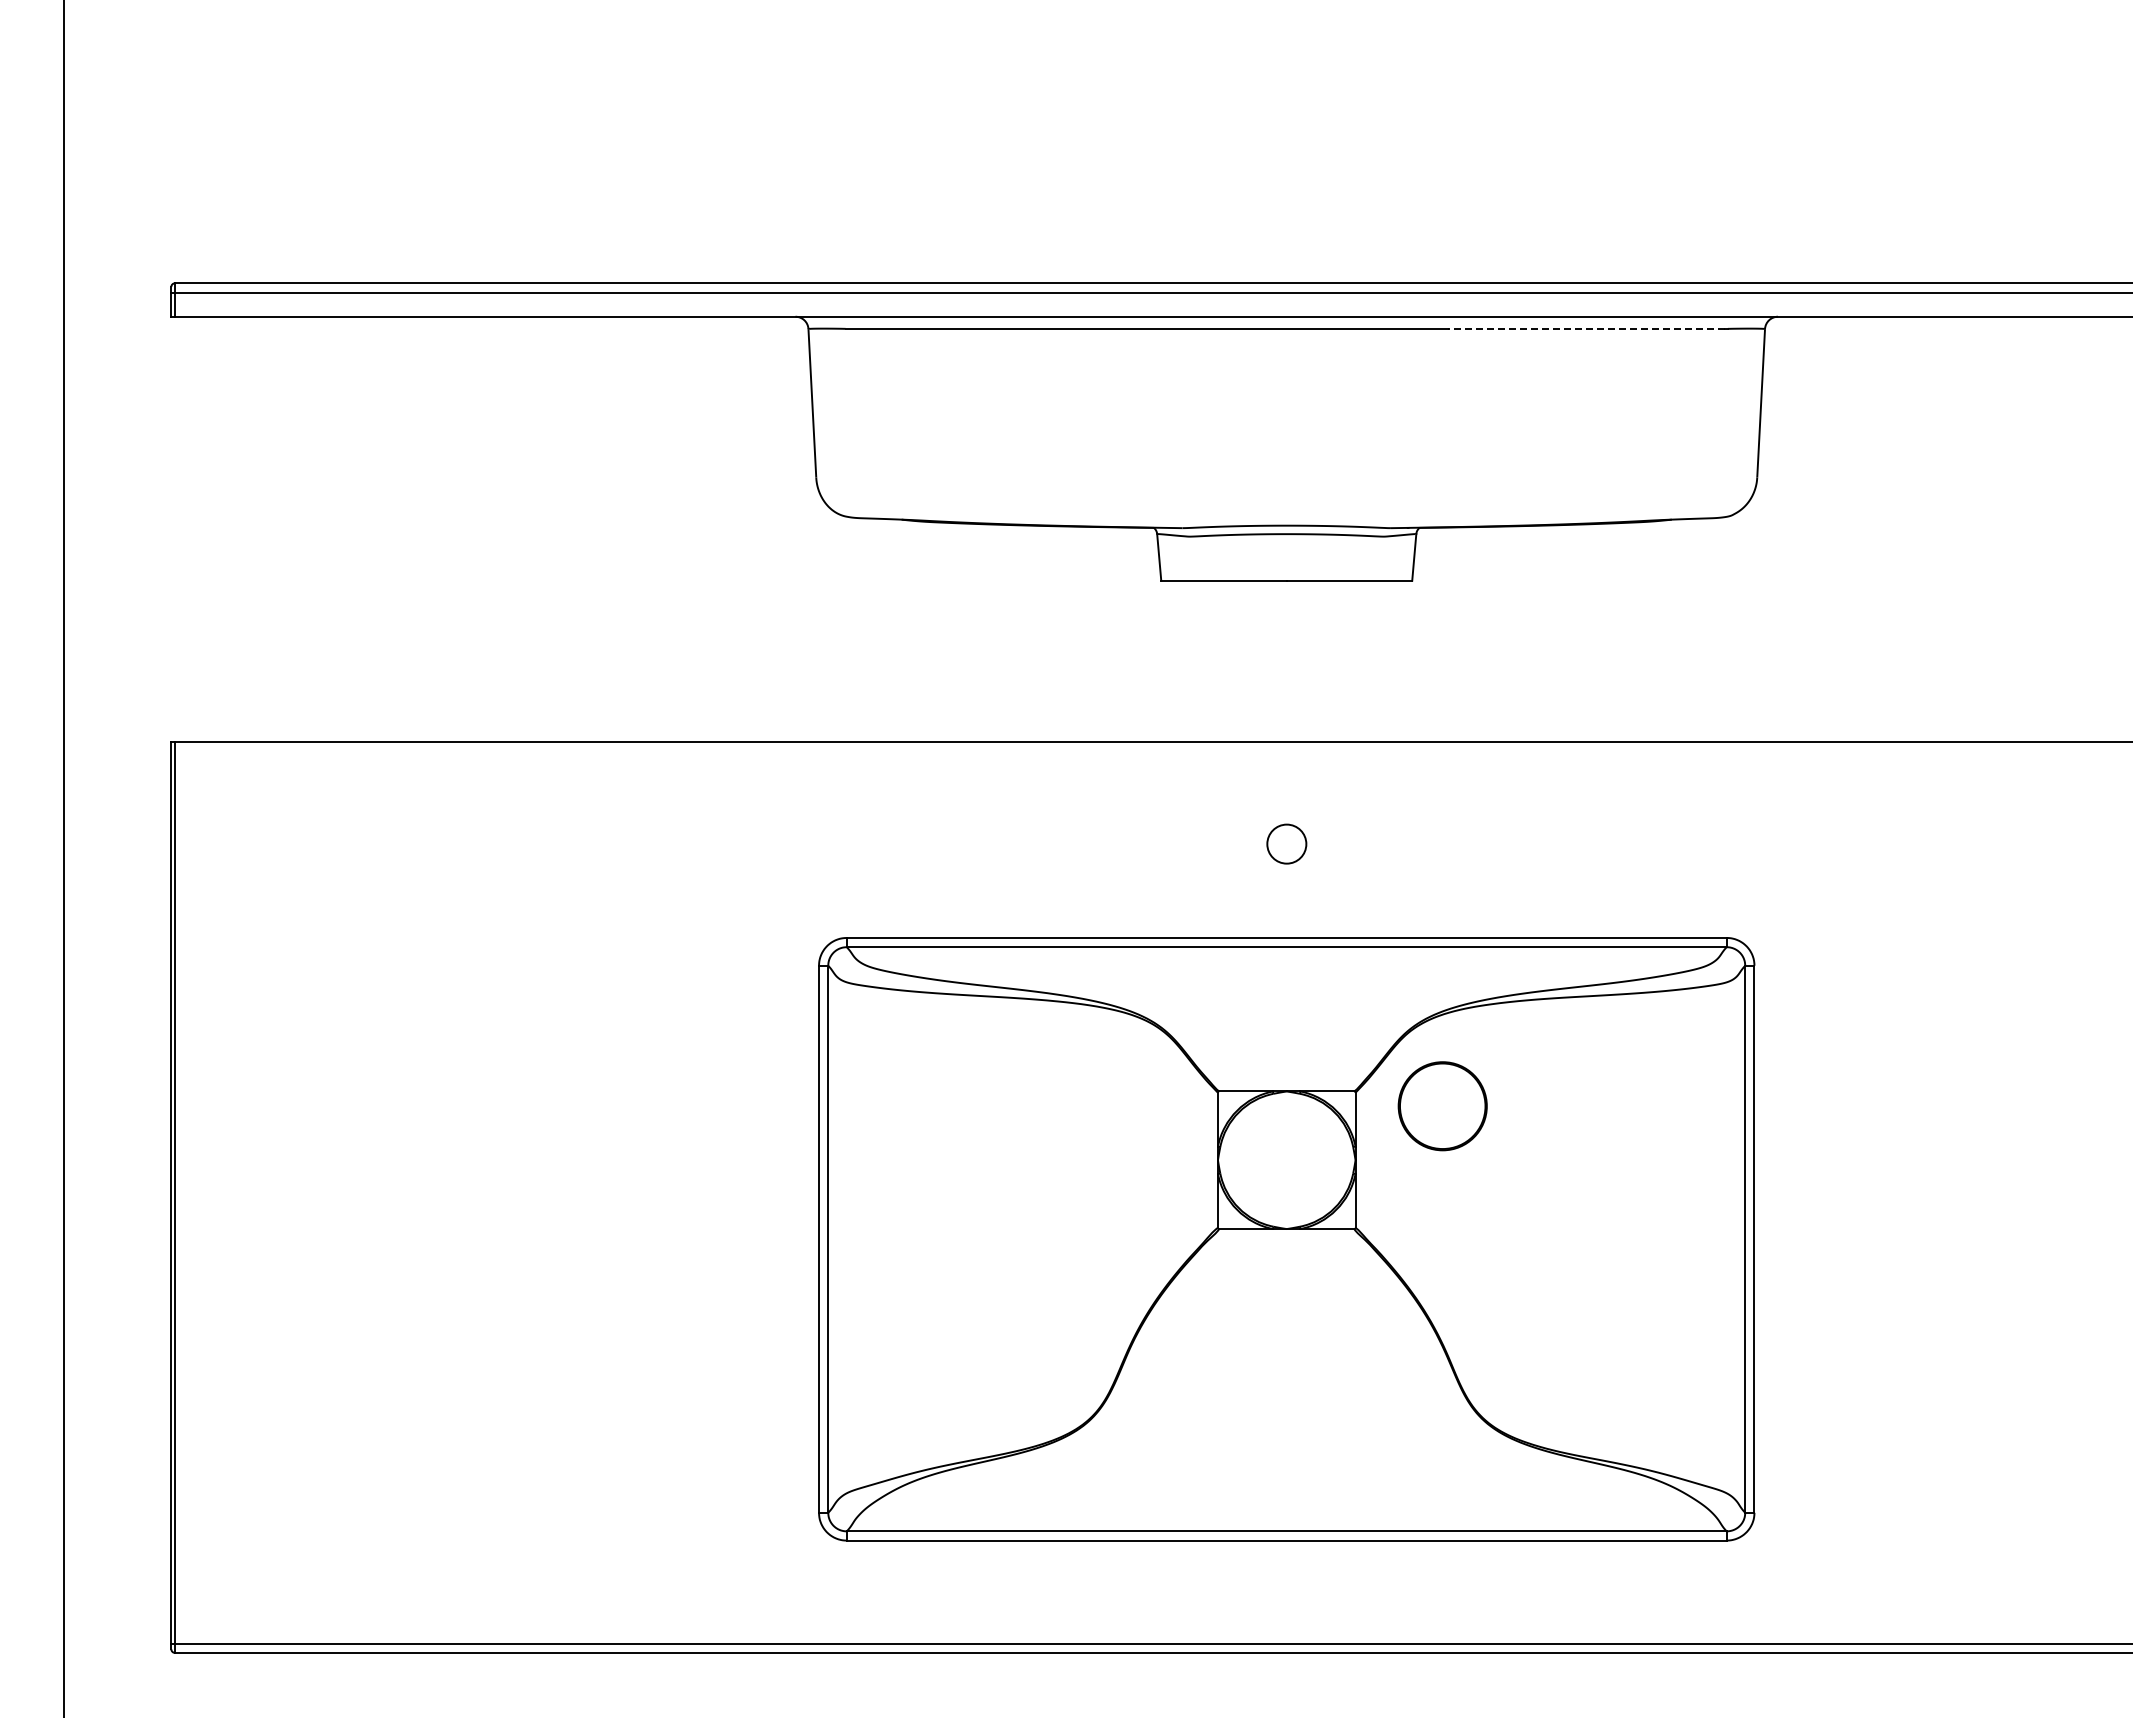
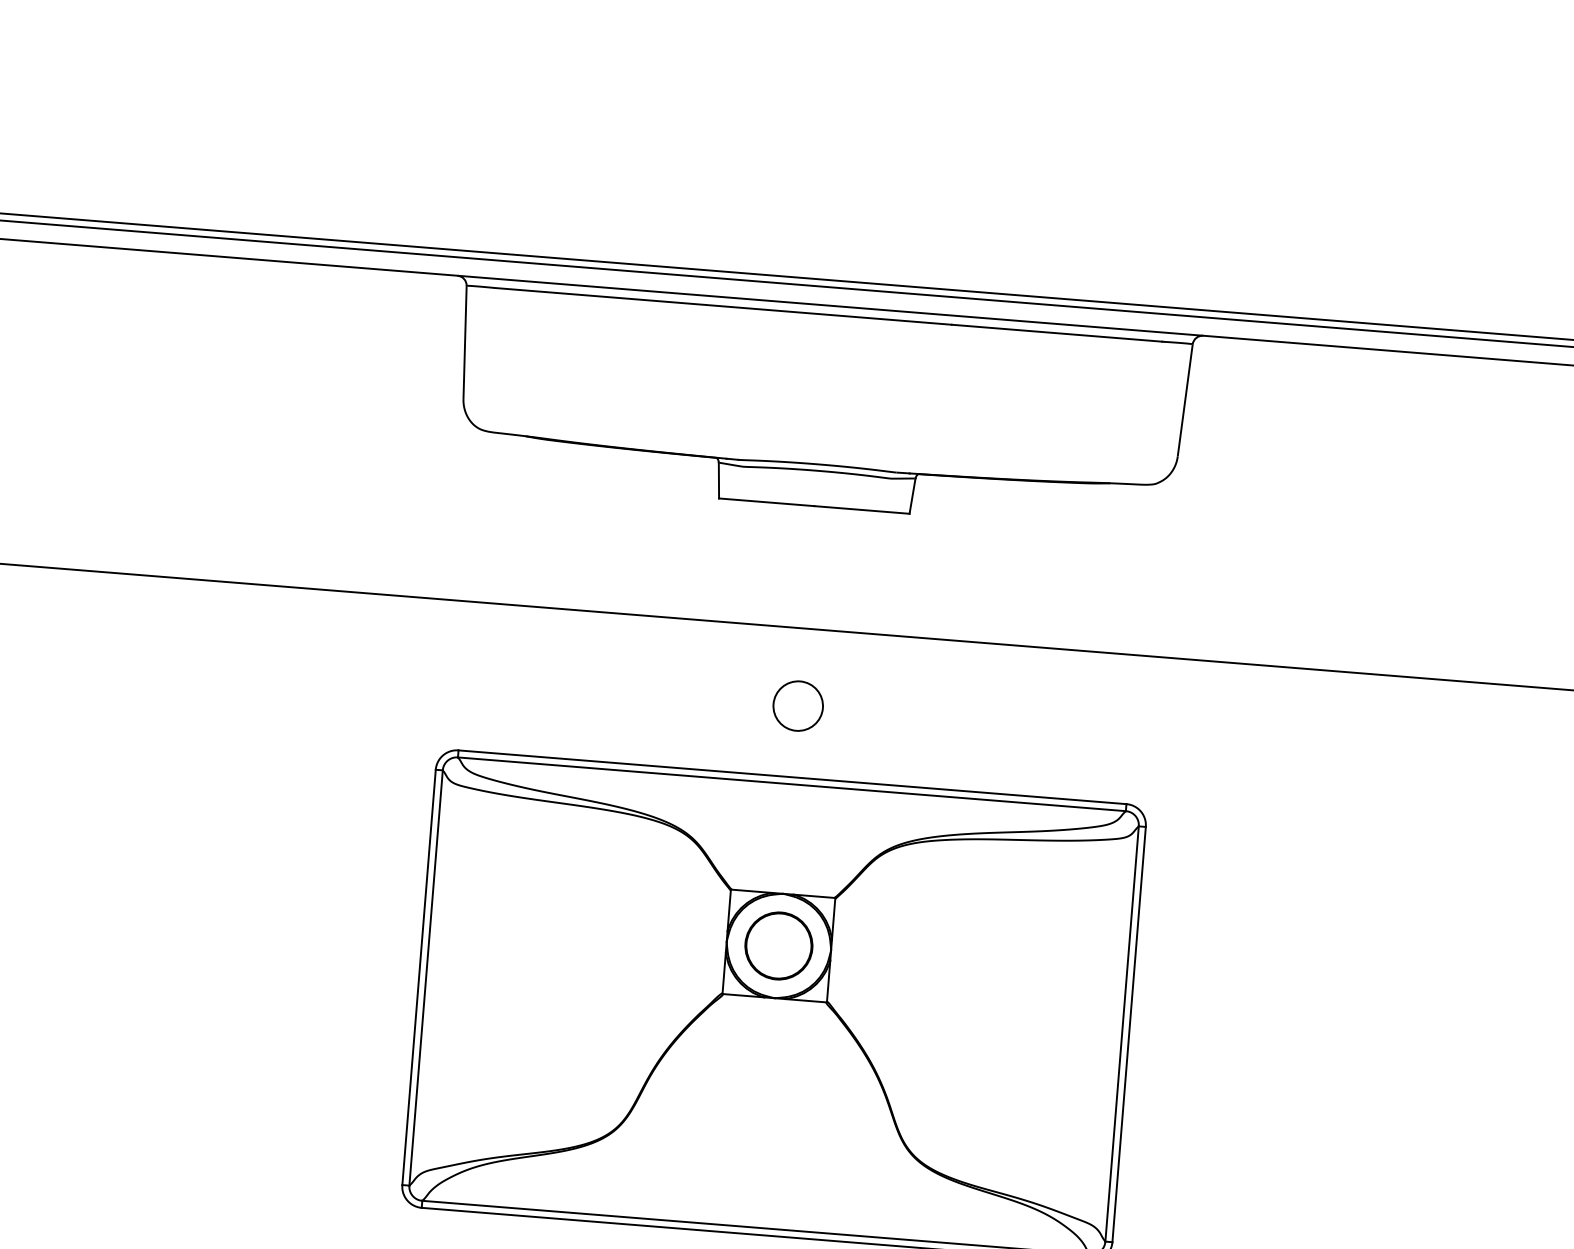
line: (1586, 328) -> (1057, 332), dashed -> solid
circle: (1286, 843) -> (798, 705), size x1.67
part: (1442, 1106) -> (778, 946), moved

